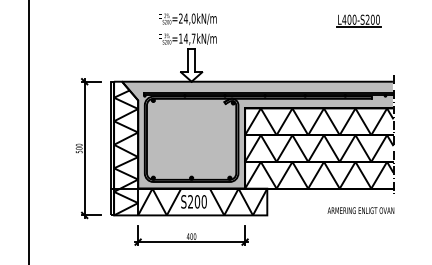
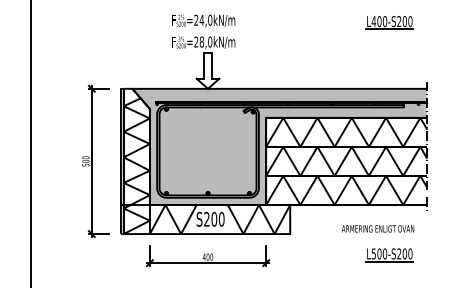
text: (187, 38) -> (203, 41), =14,7kN/m -> =28,0kN/m
text: (361, 210) -> (378, 228), moved
part: (358, 235) -> (389, 255), added

